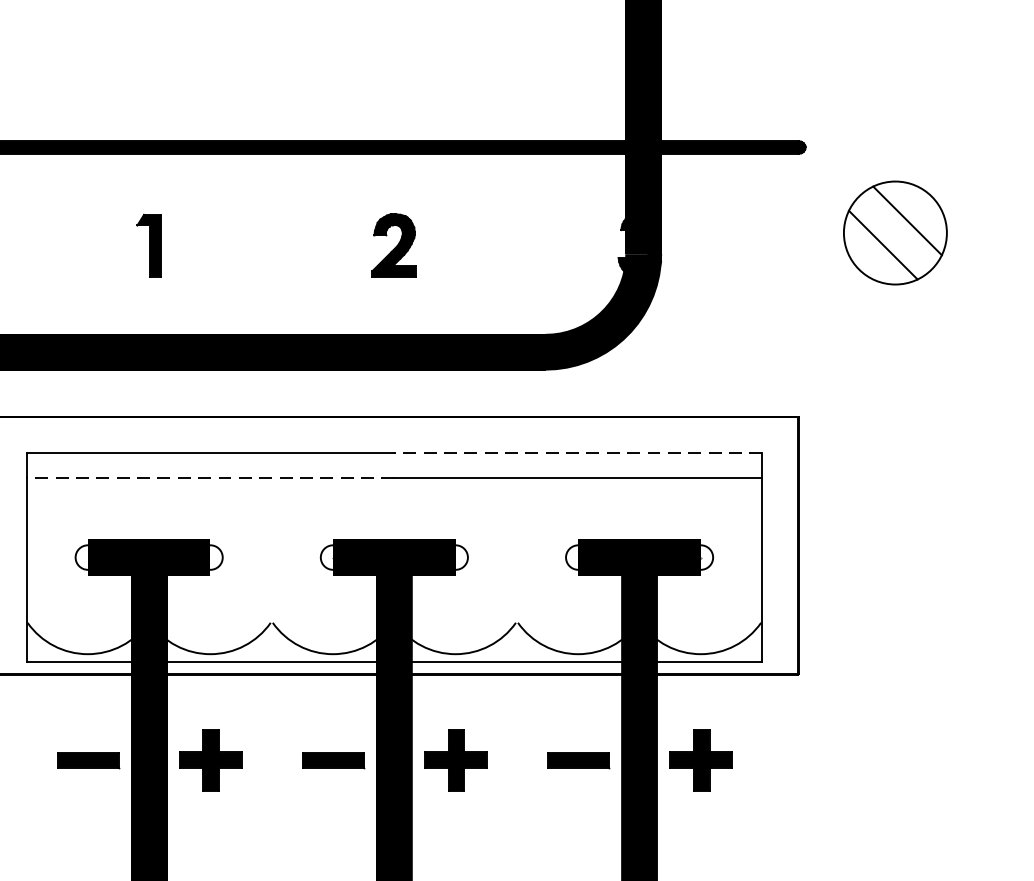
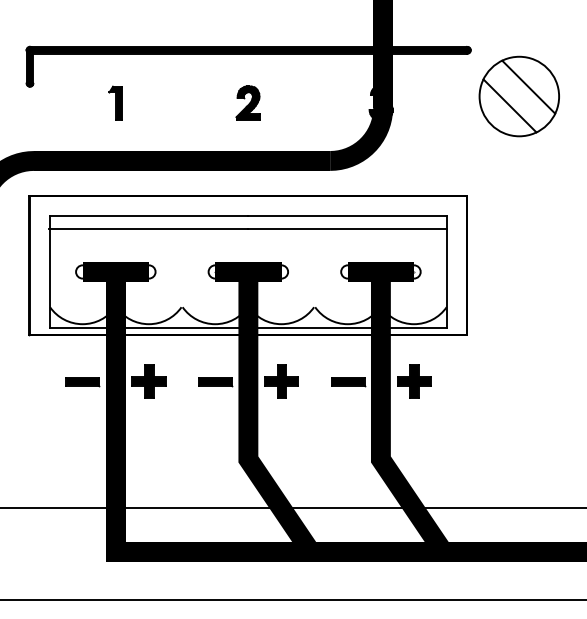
part: (894, 232) -> (518, 96), size x1.43
line: (577, 453) -> (347, 215), dashed -> solid
line: (209, 477) -> (148, 228), dashed -> solid

